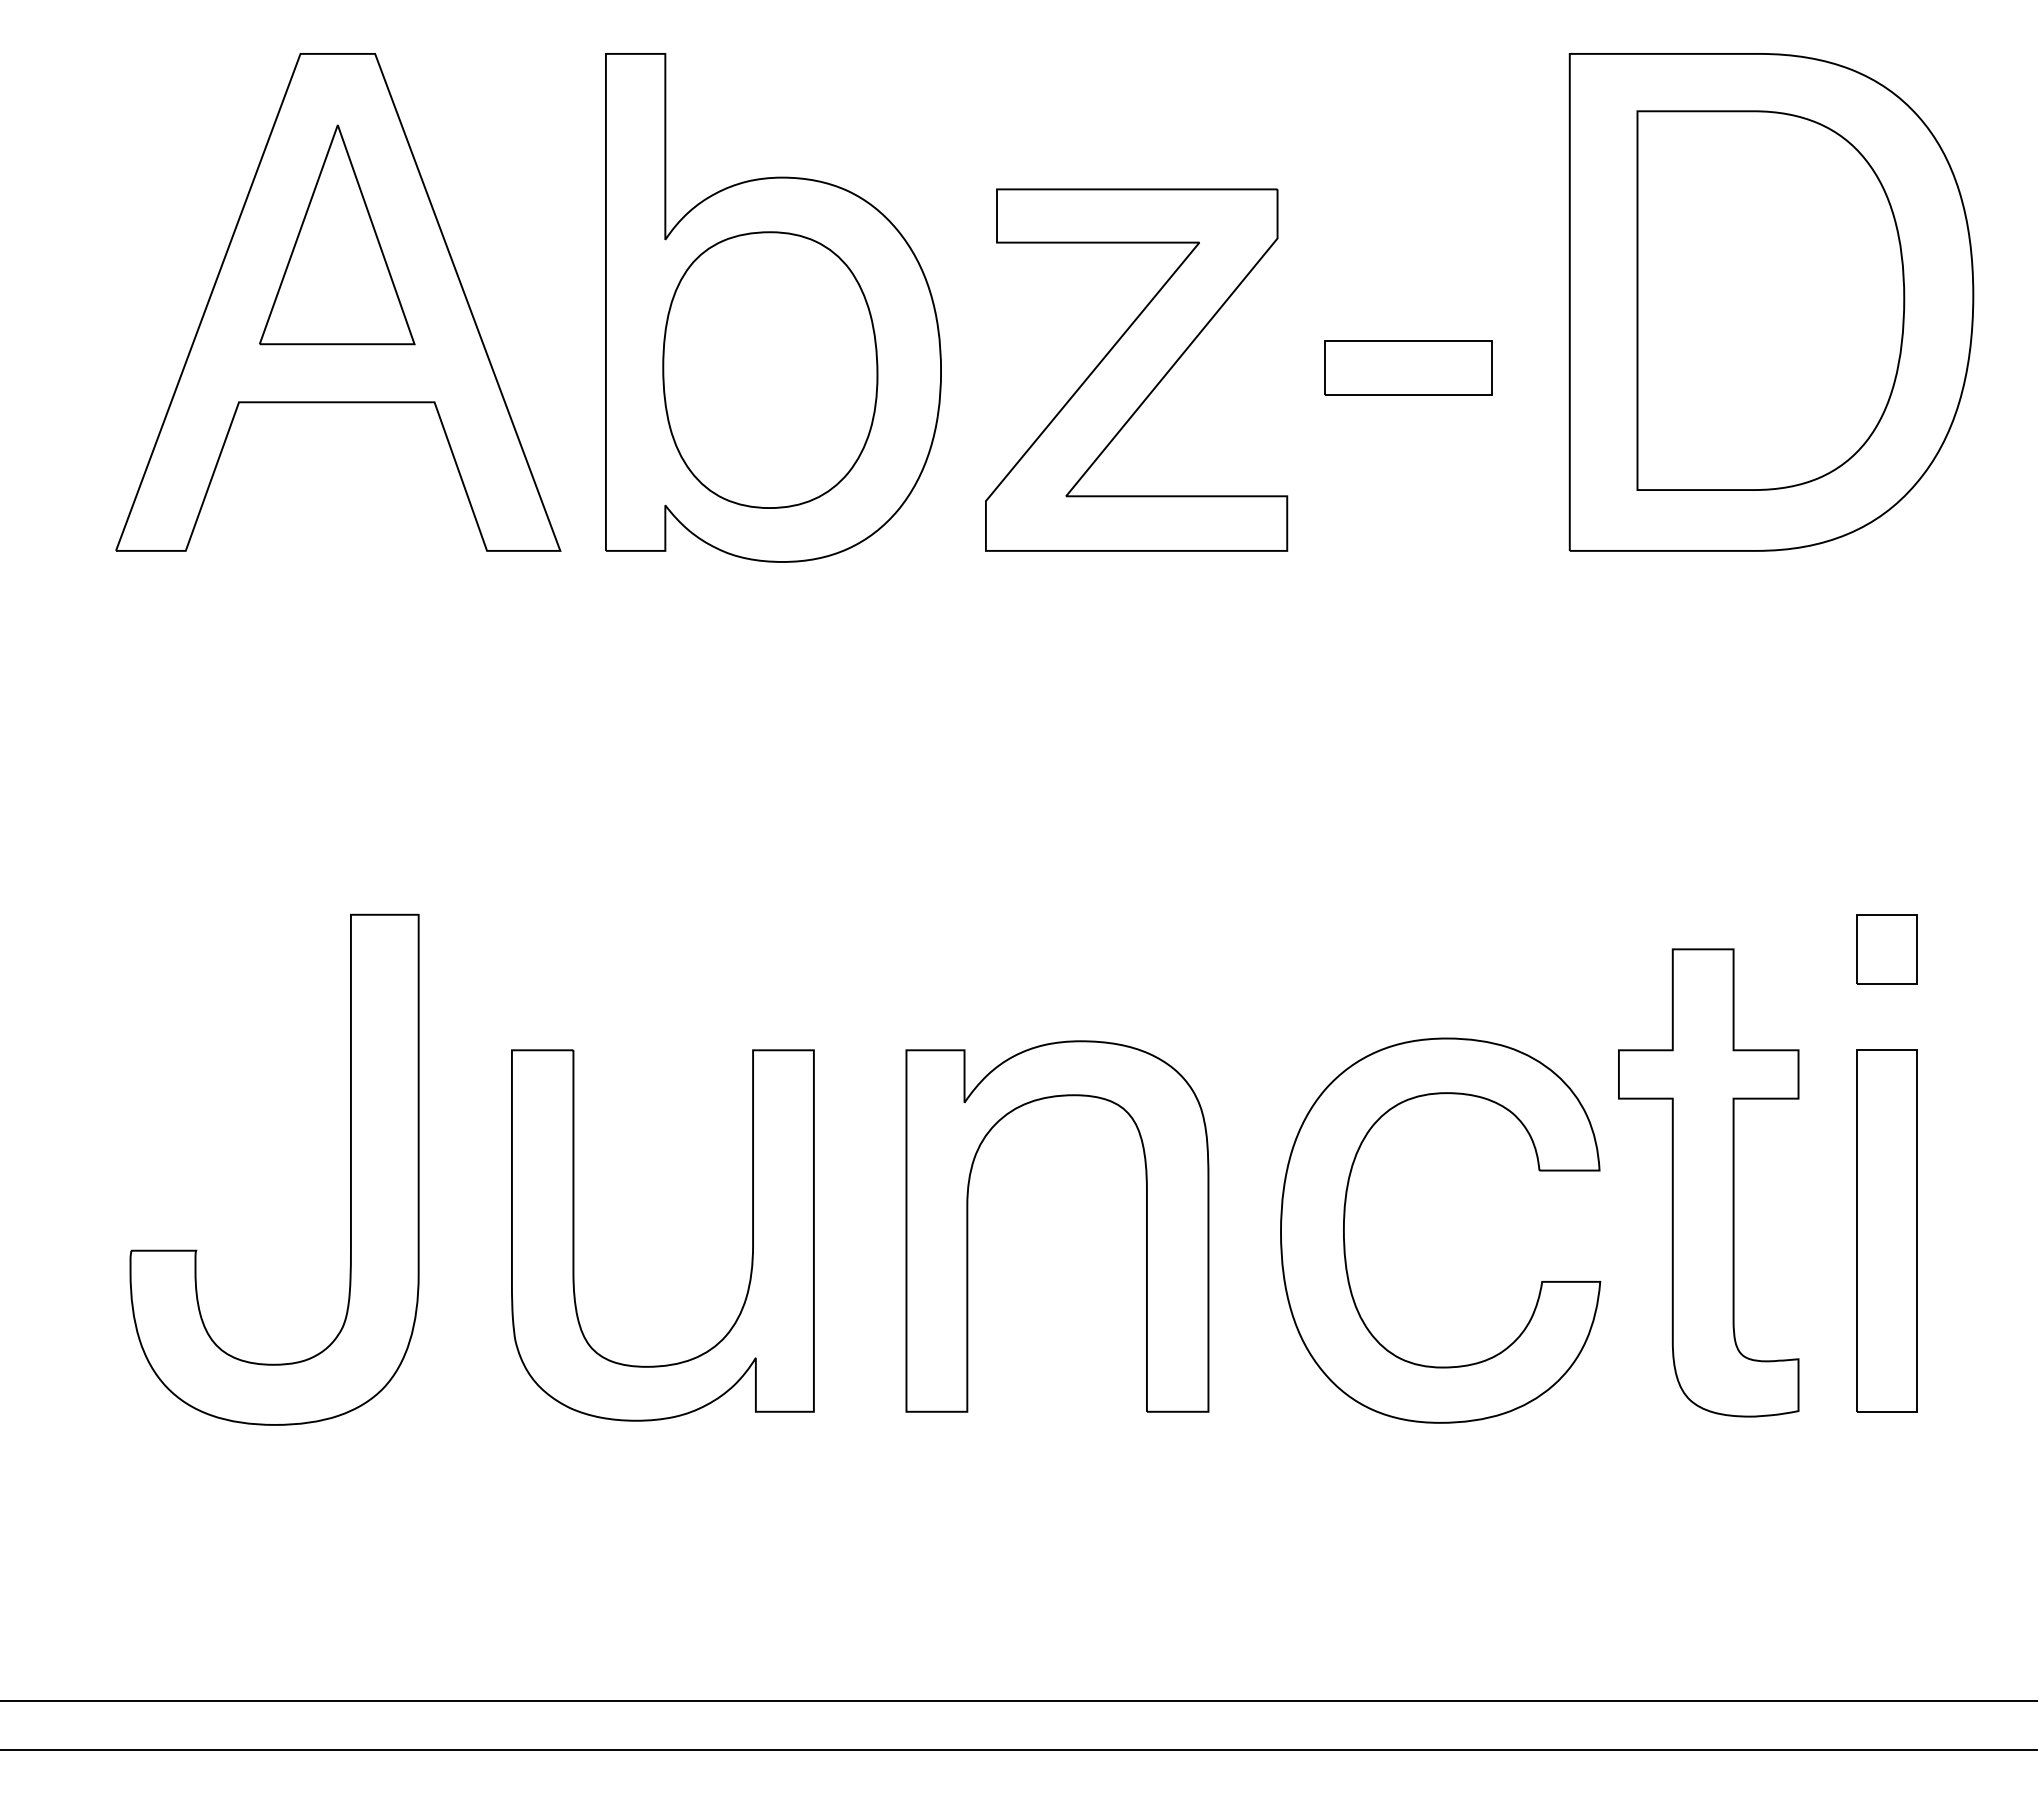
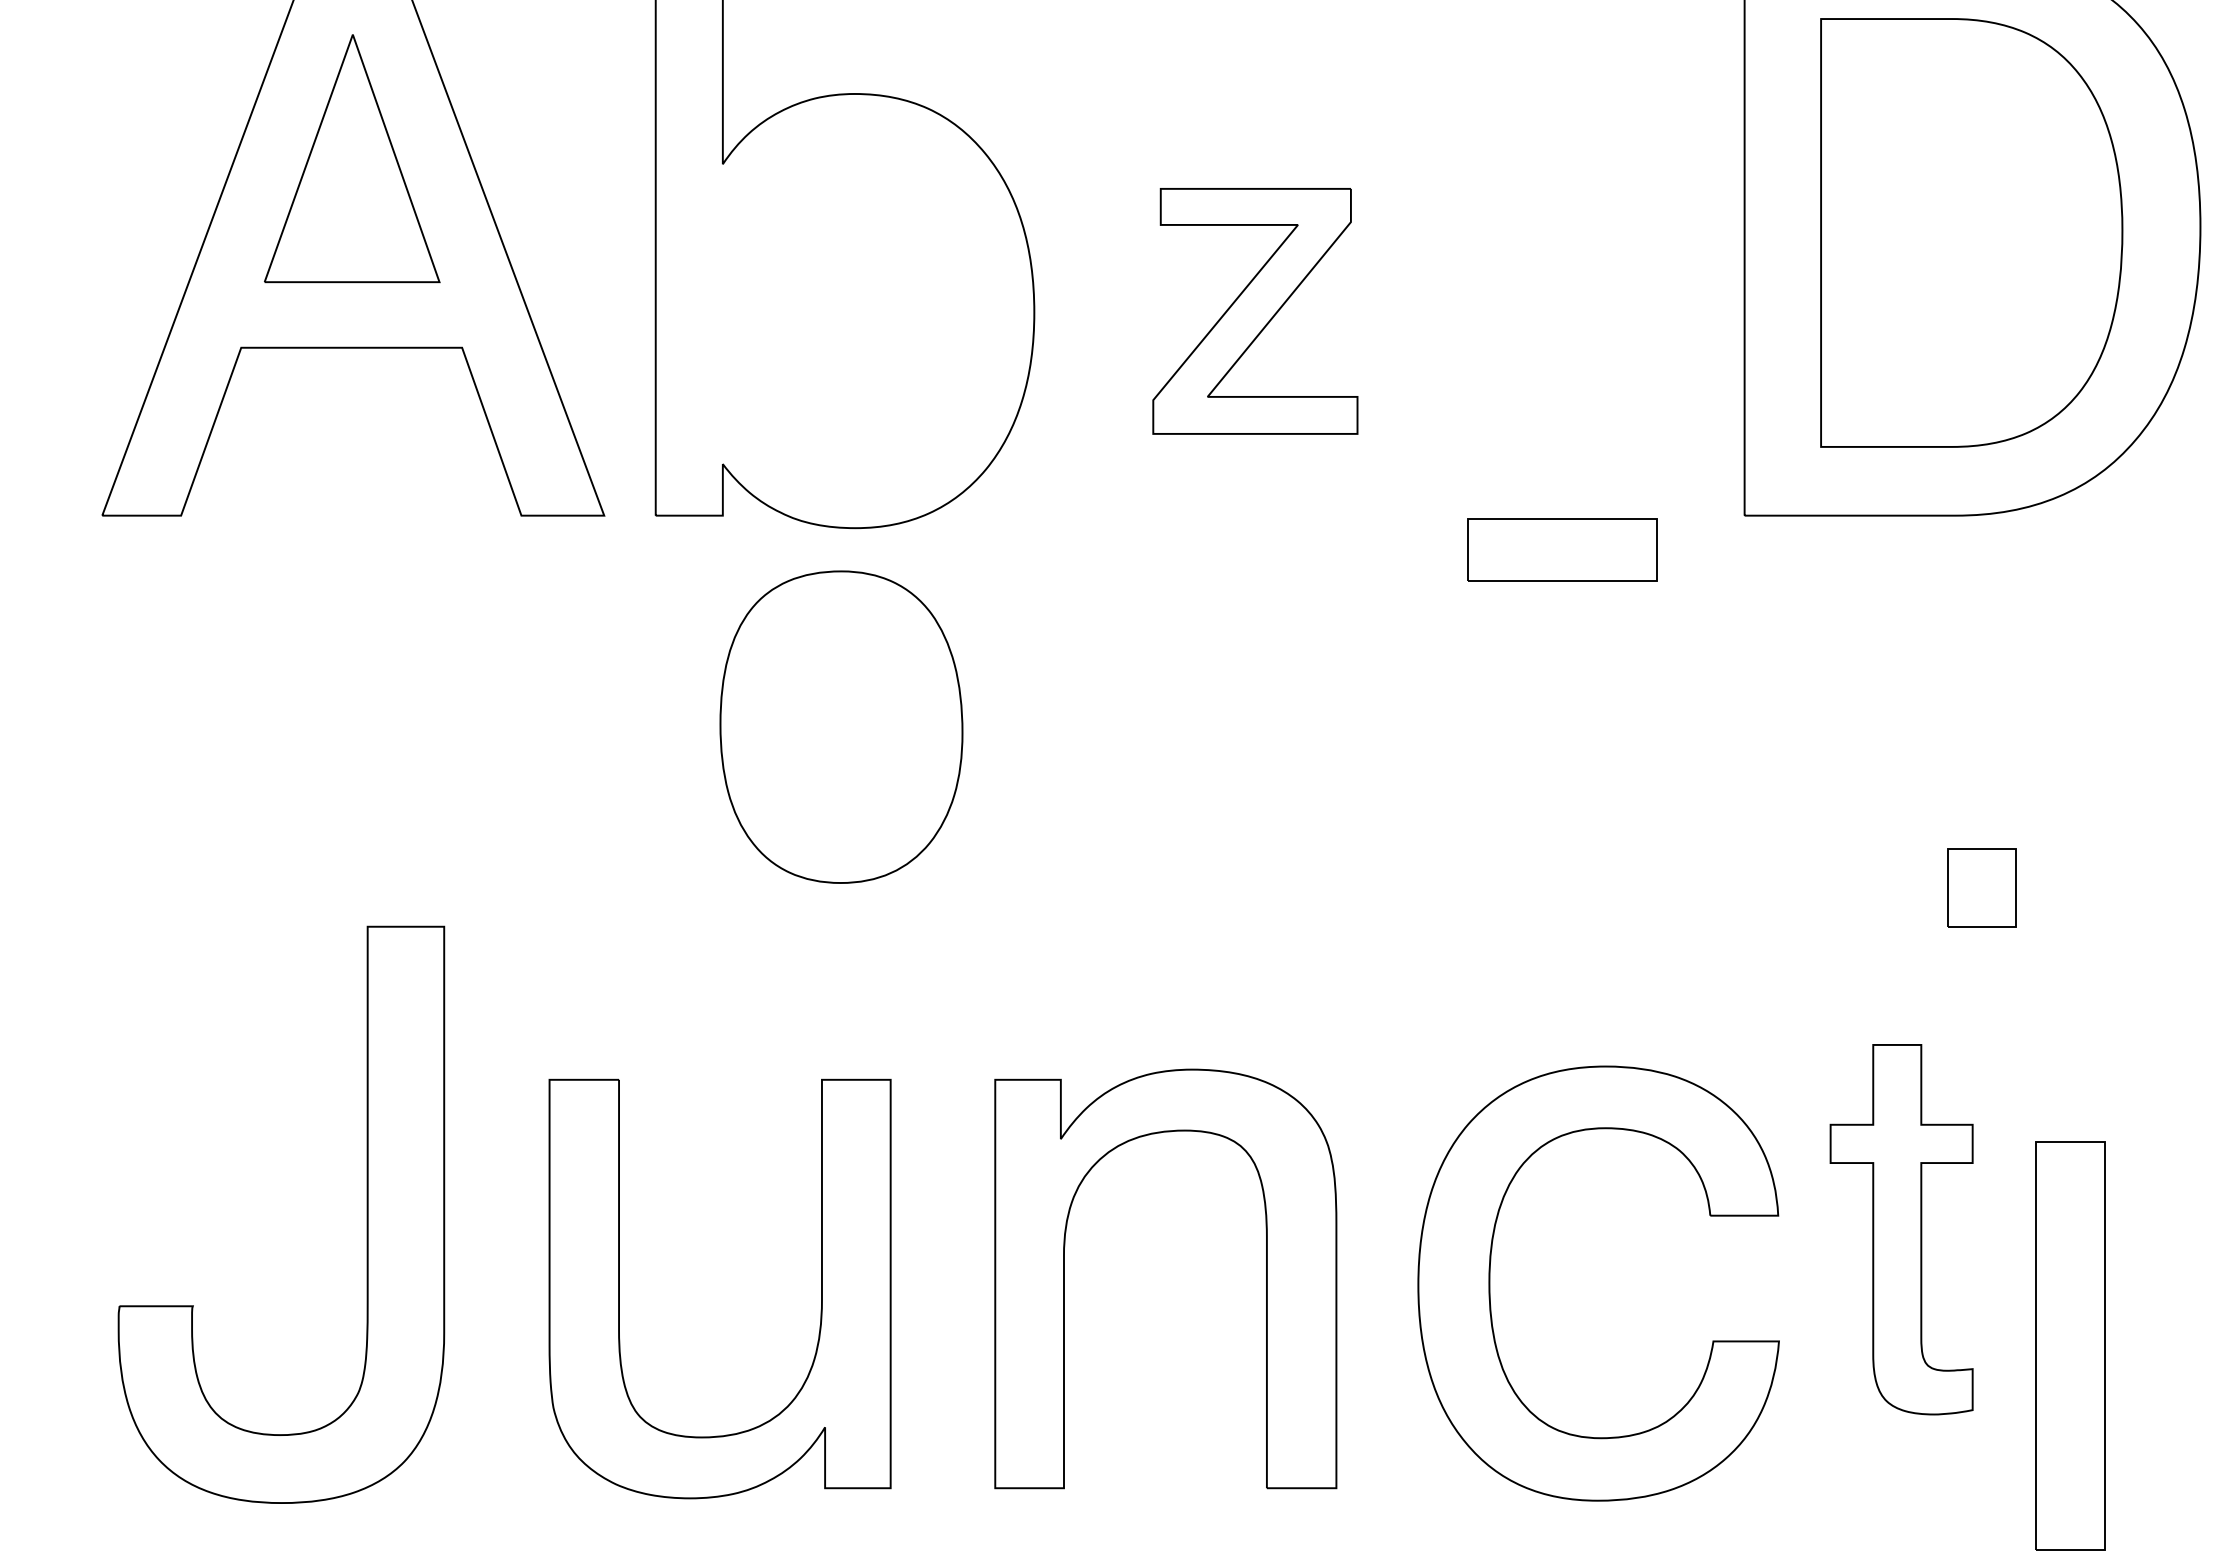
part: (1408, 367) -> (1562, 549), moved
part: (770, 369) -> (841, 726), moved
part: (1136, 369) -> (1255, 310), size x0.6
part: (1886, 949) -> (1981, 888), moved
part: (1708, 1182) -> (1901, 1229), size x0.7
part: (1886, 1230) -> (2069, 1345), moved

